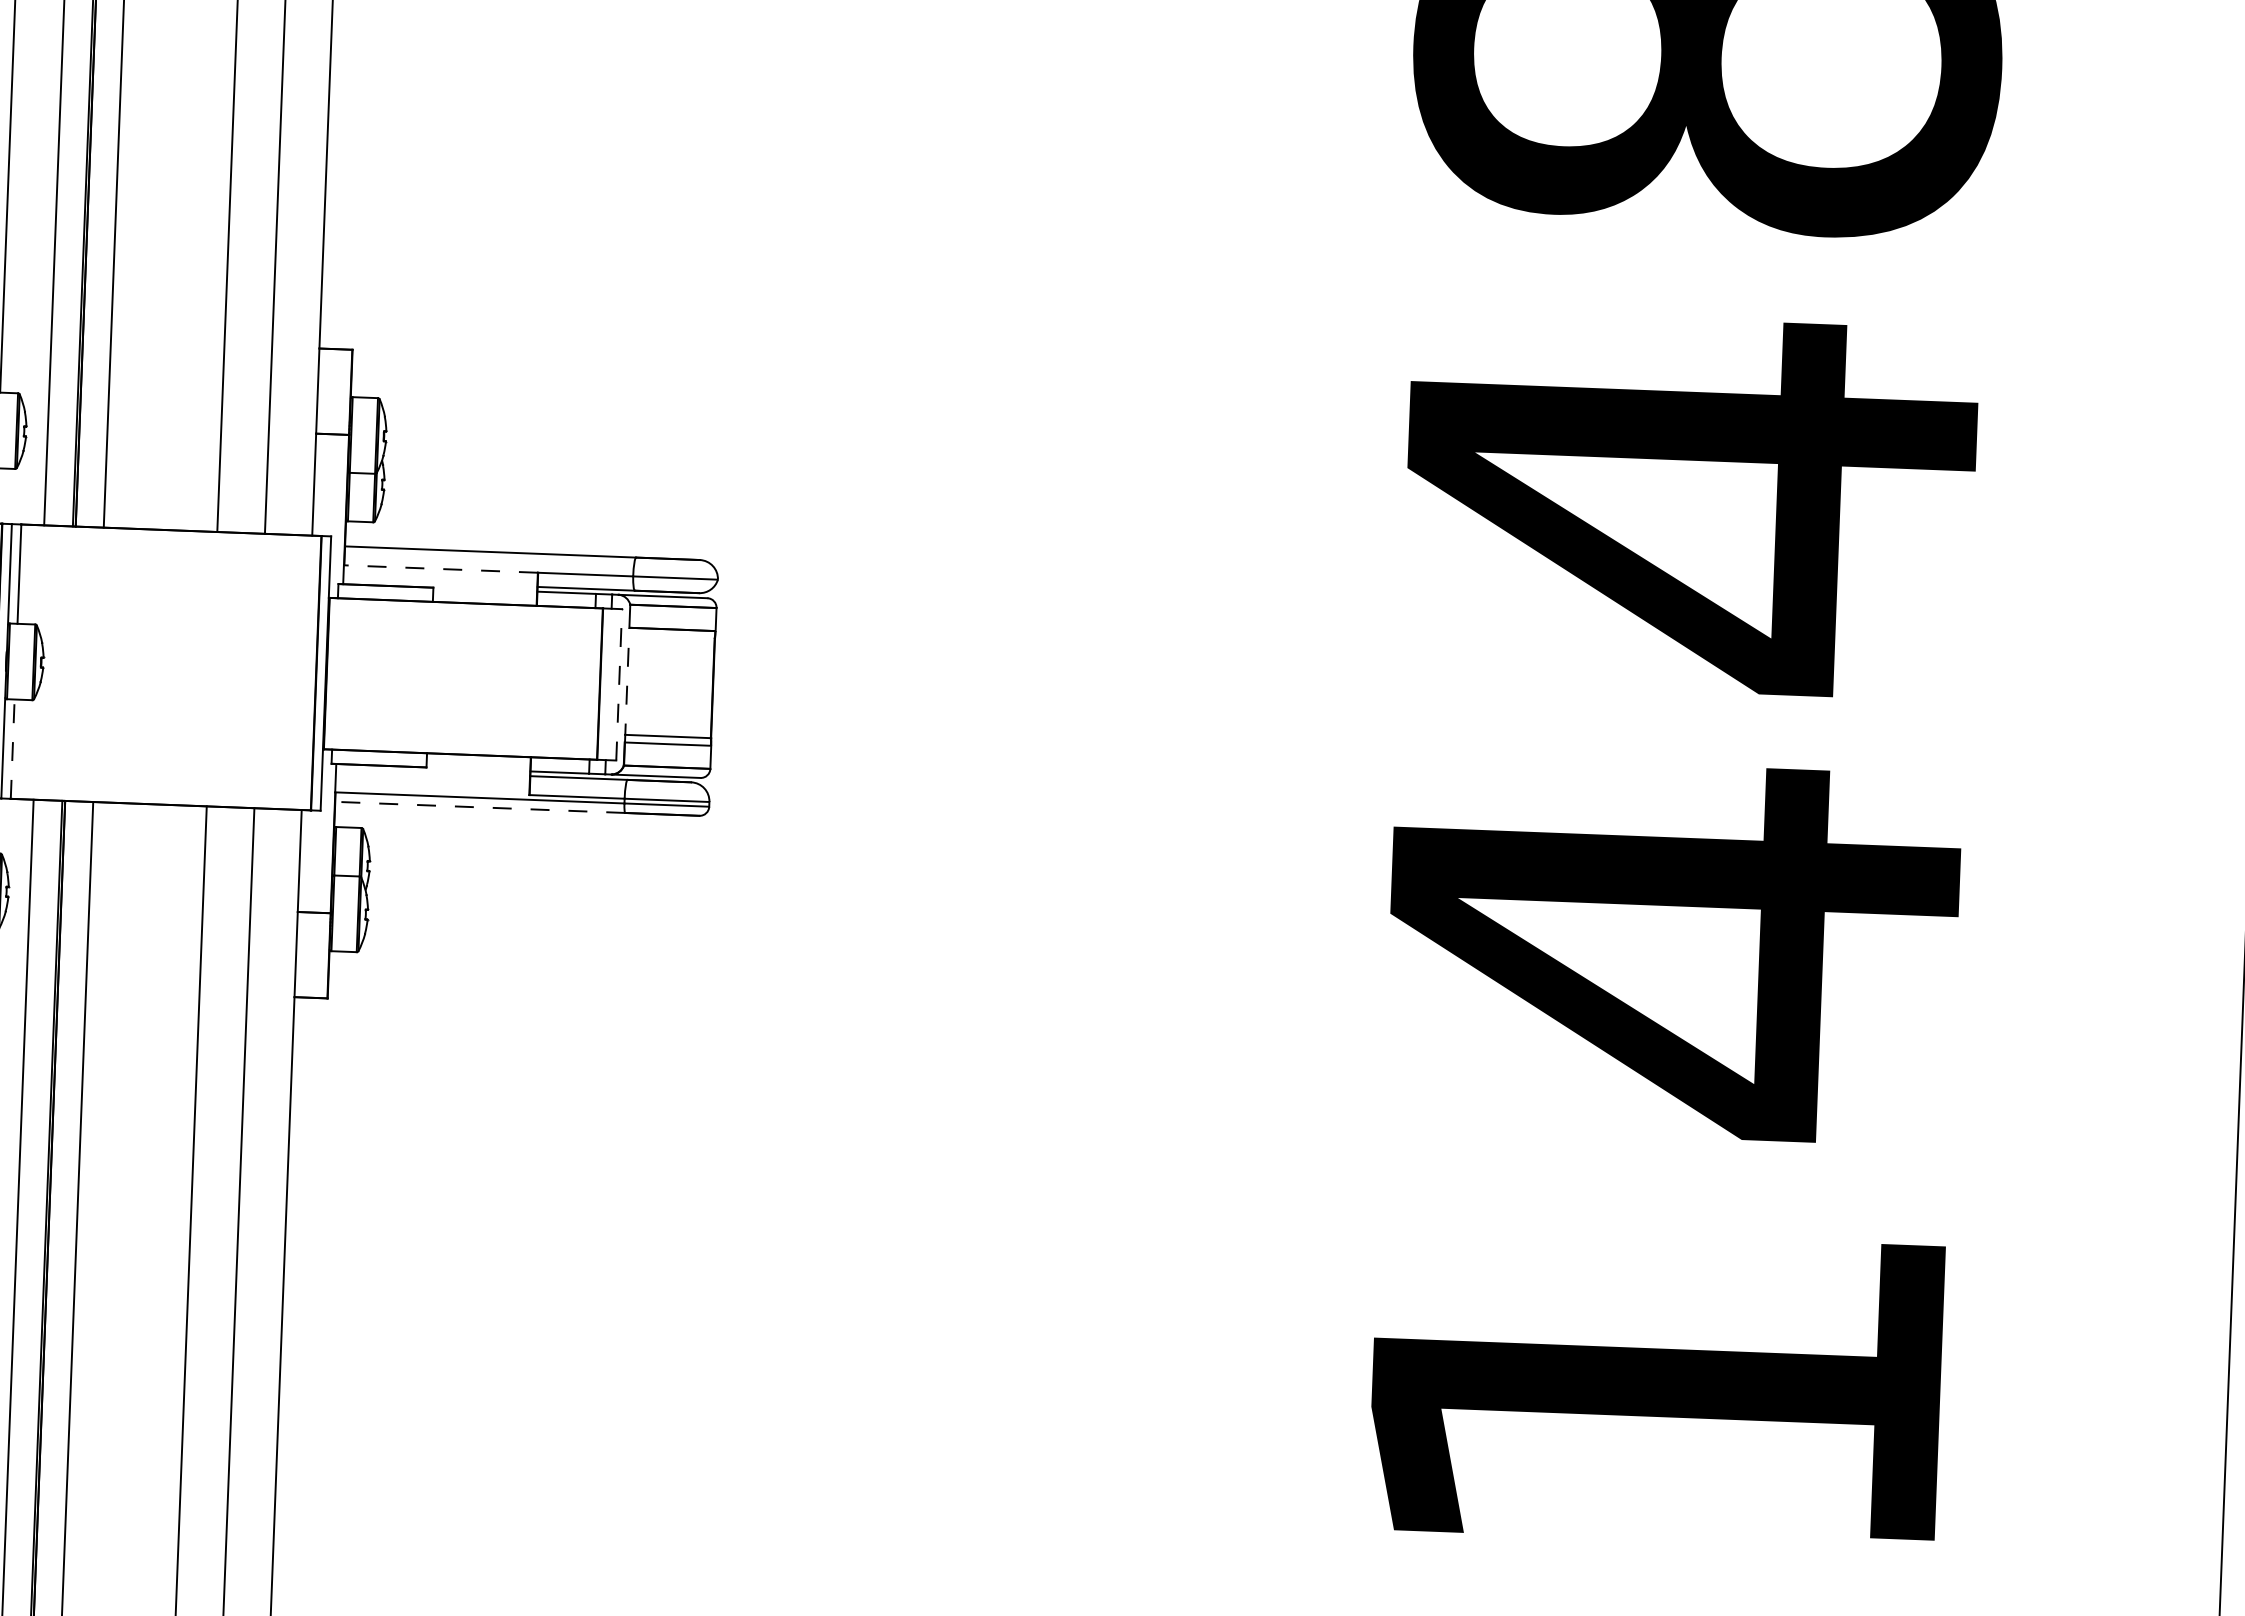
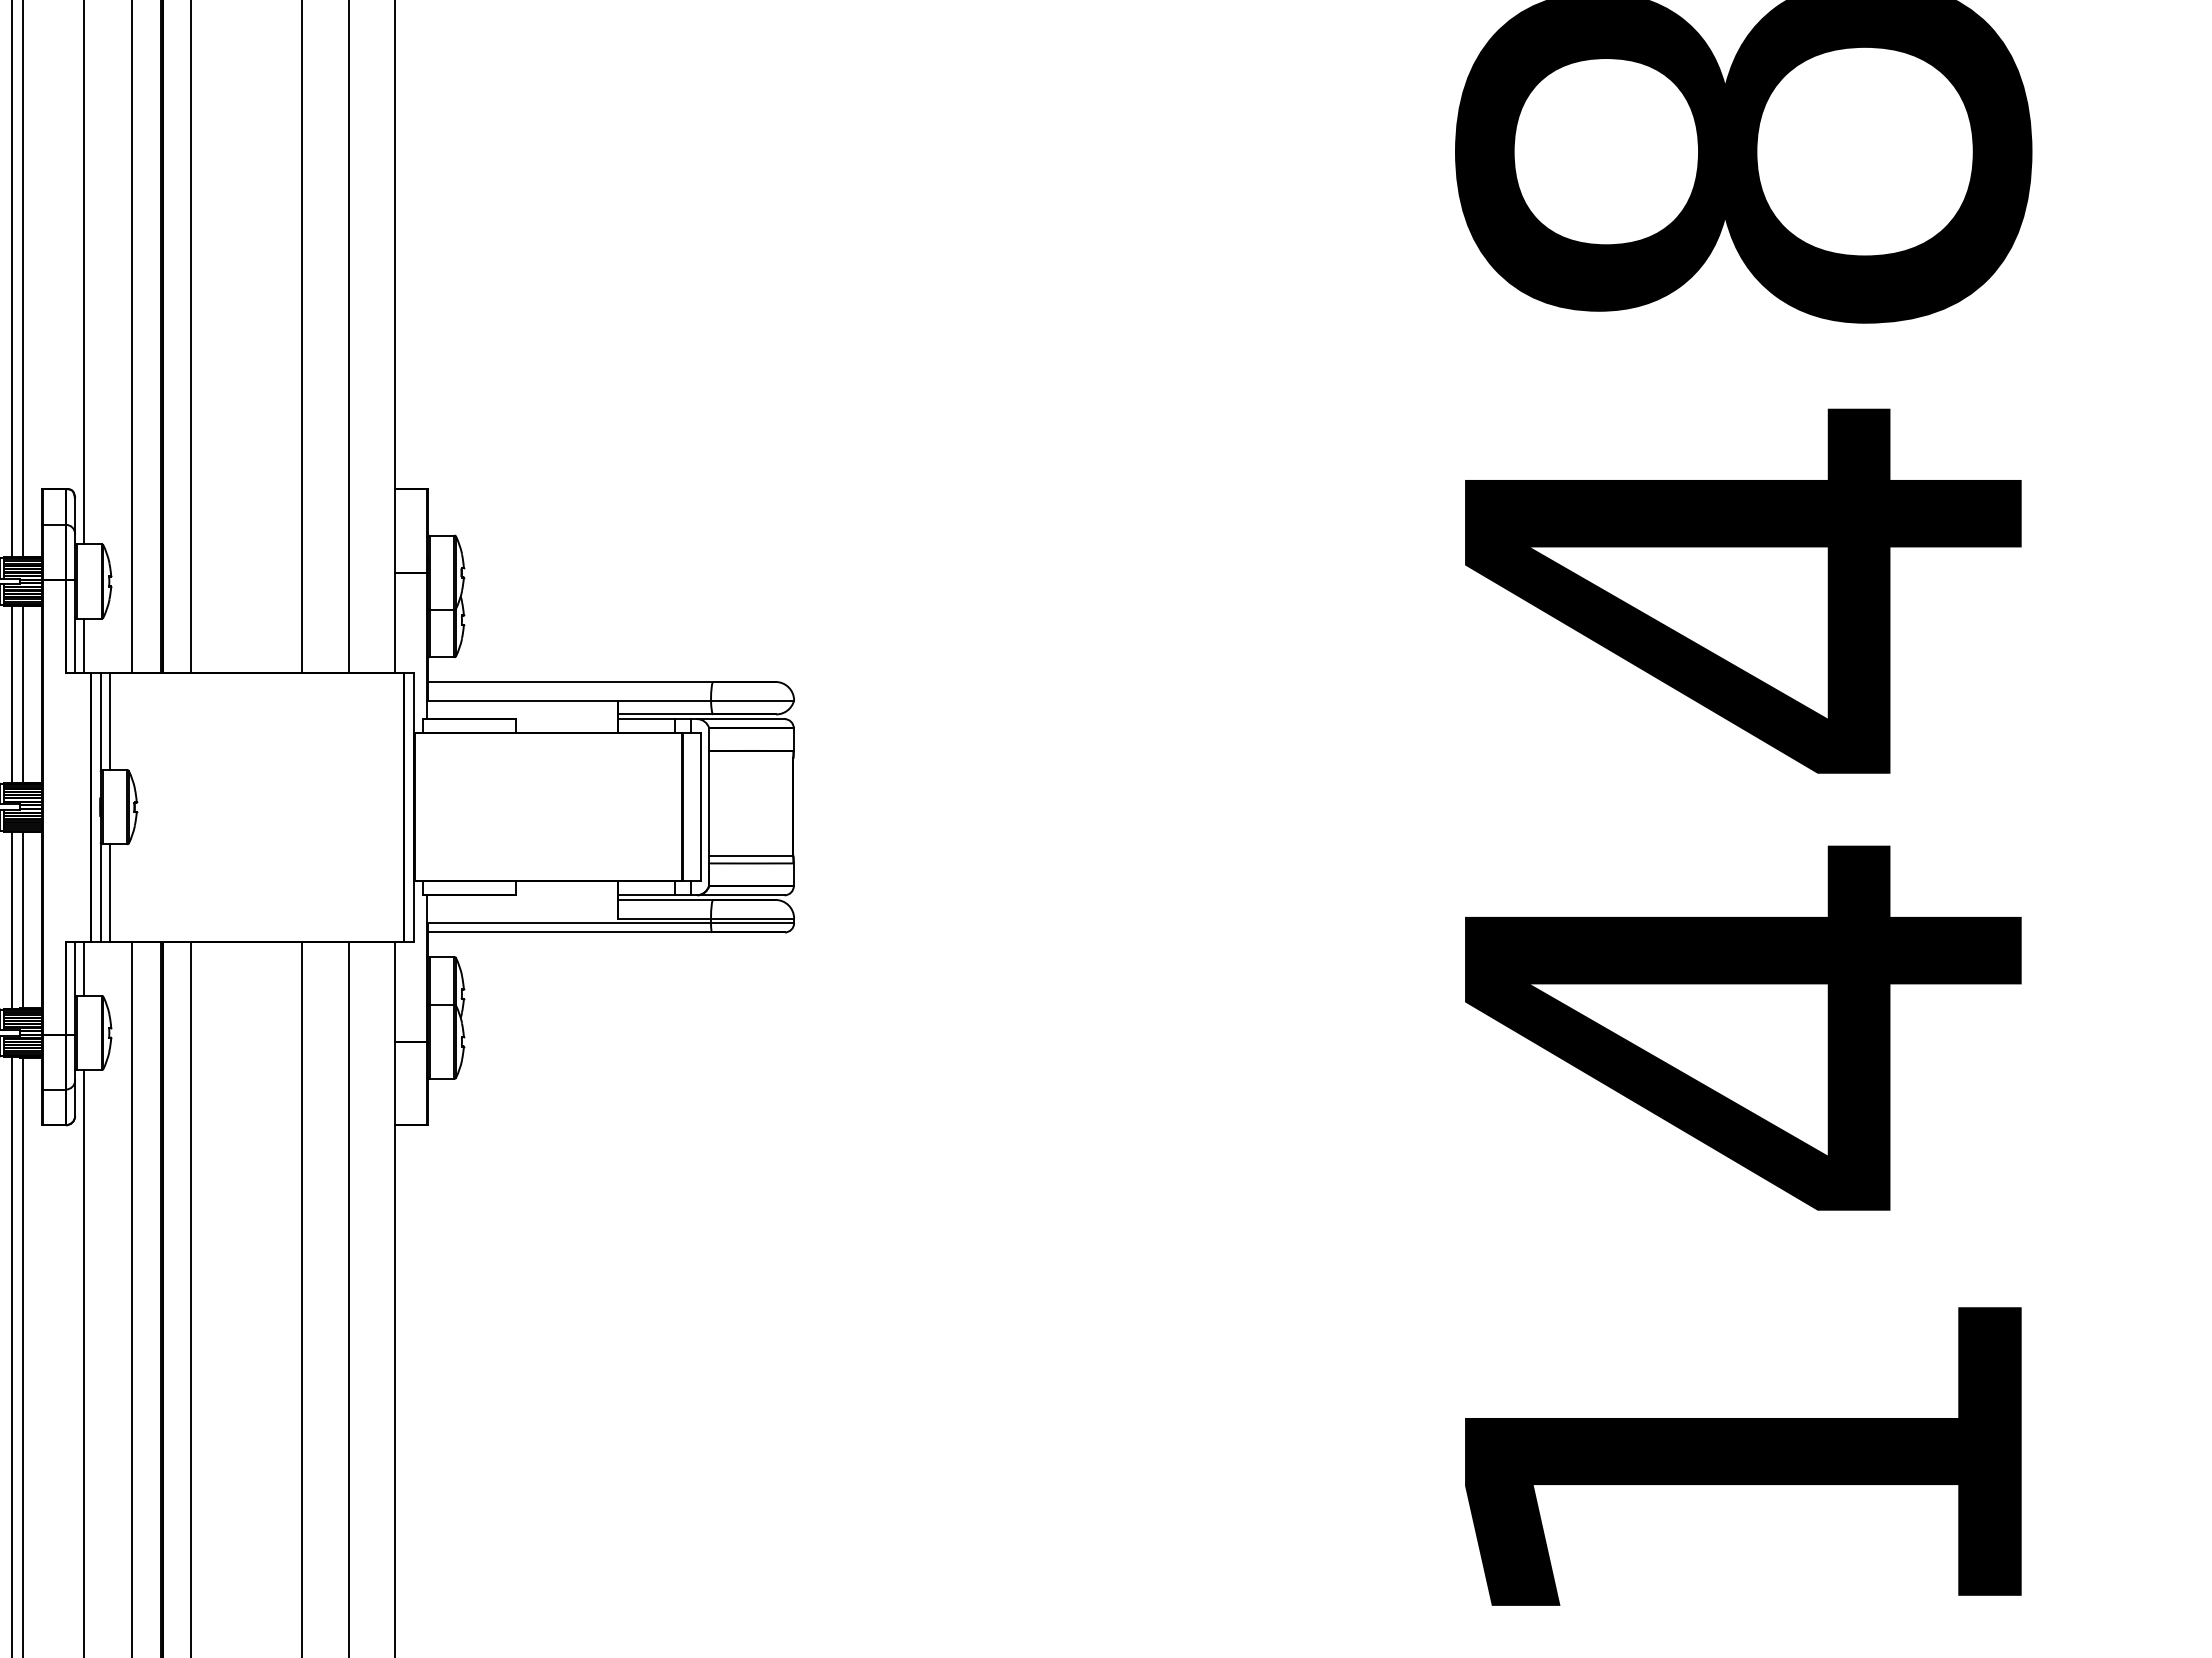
line: (439, 568) -> (521, 700), dashed -> solid
line: (619, 684) -> (701, 806), dashed -> solid
line: (627, 684) -> (709, 806), dashed -> solid
line: (12, 749) -> (109, 893), dashed -> solid
line: (479, 807) -> (569, 932), dashed -> solid

